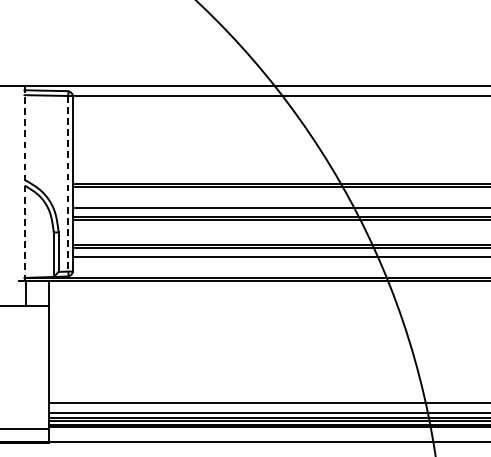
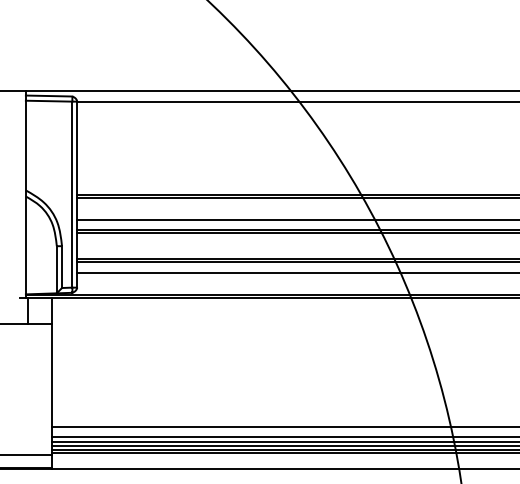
line: (24, 183) -> (25, 194), dashed -> solid
line: (68, 184) -> (72, 195), dashed -> solid

